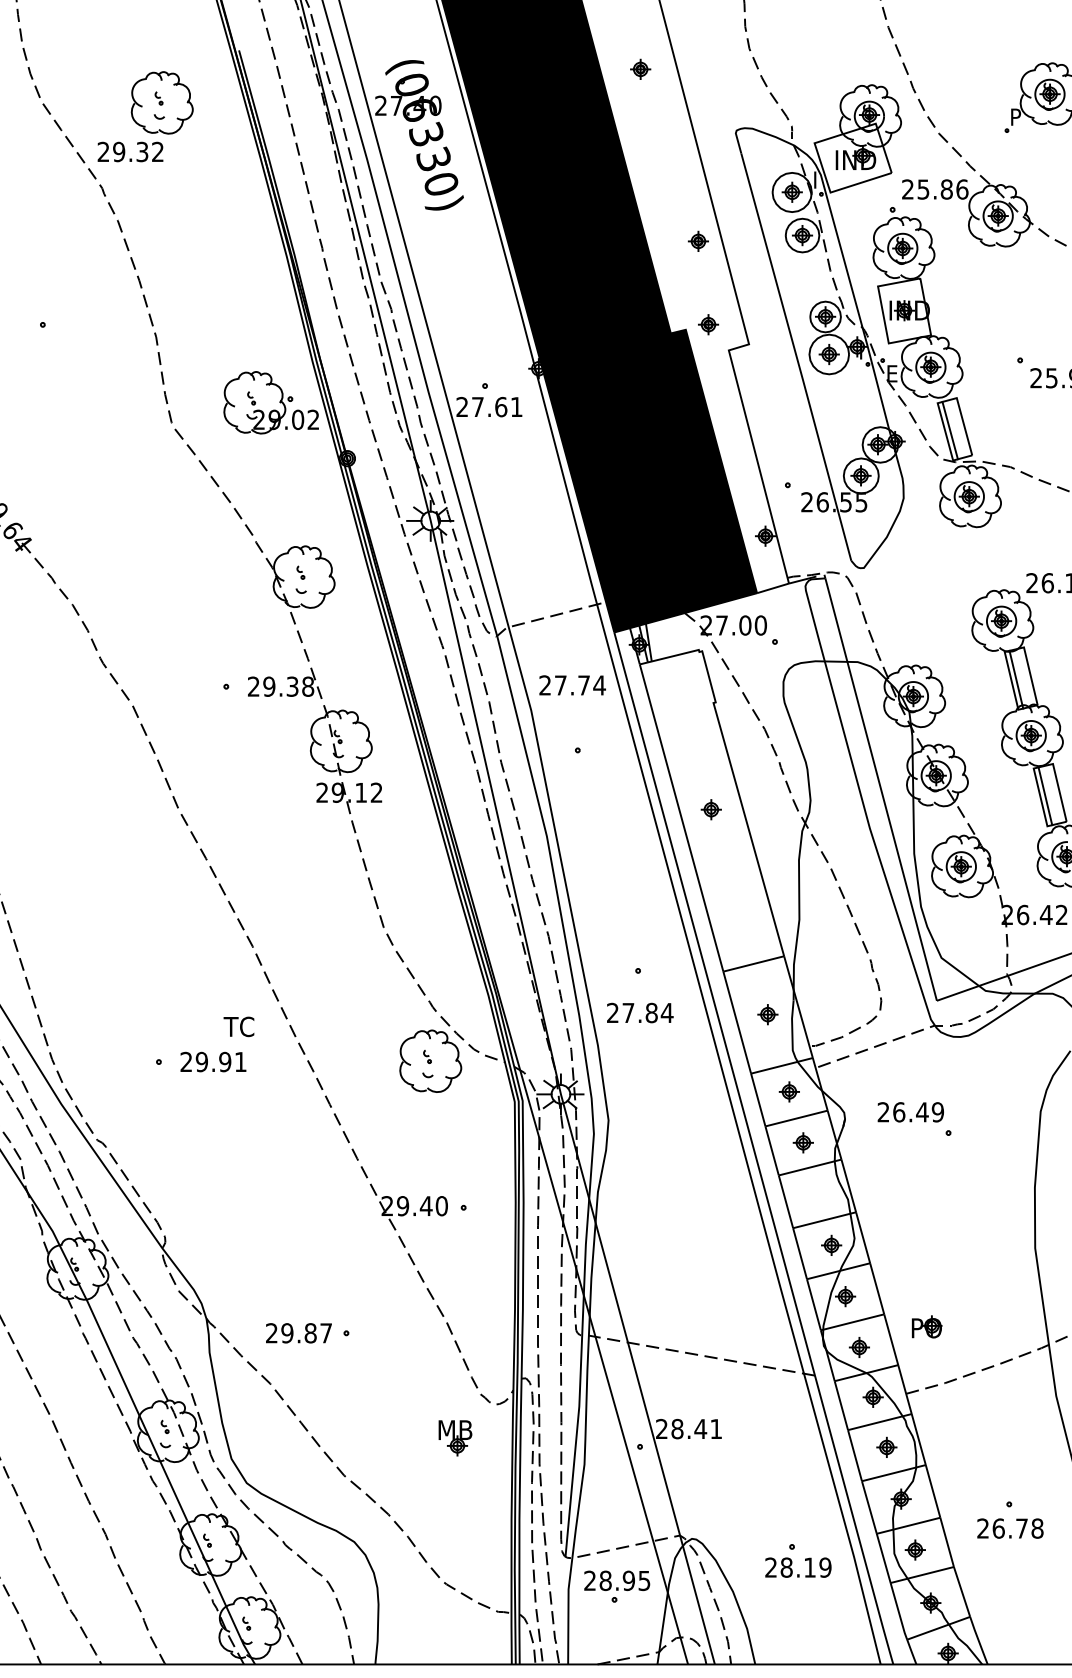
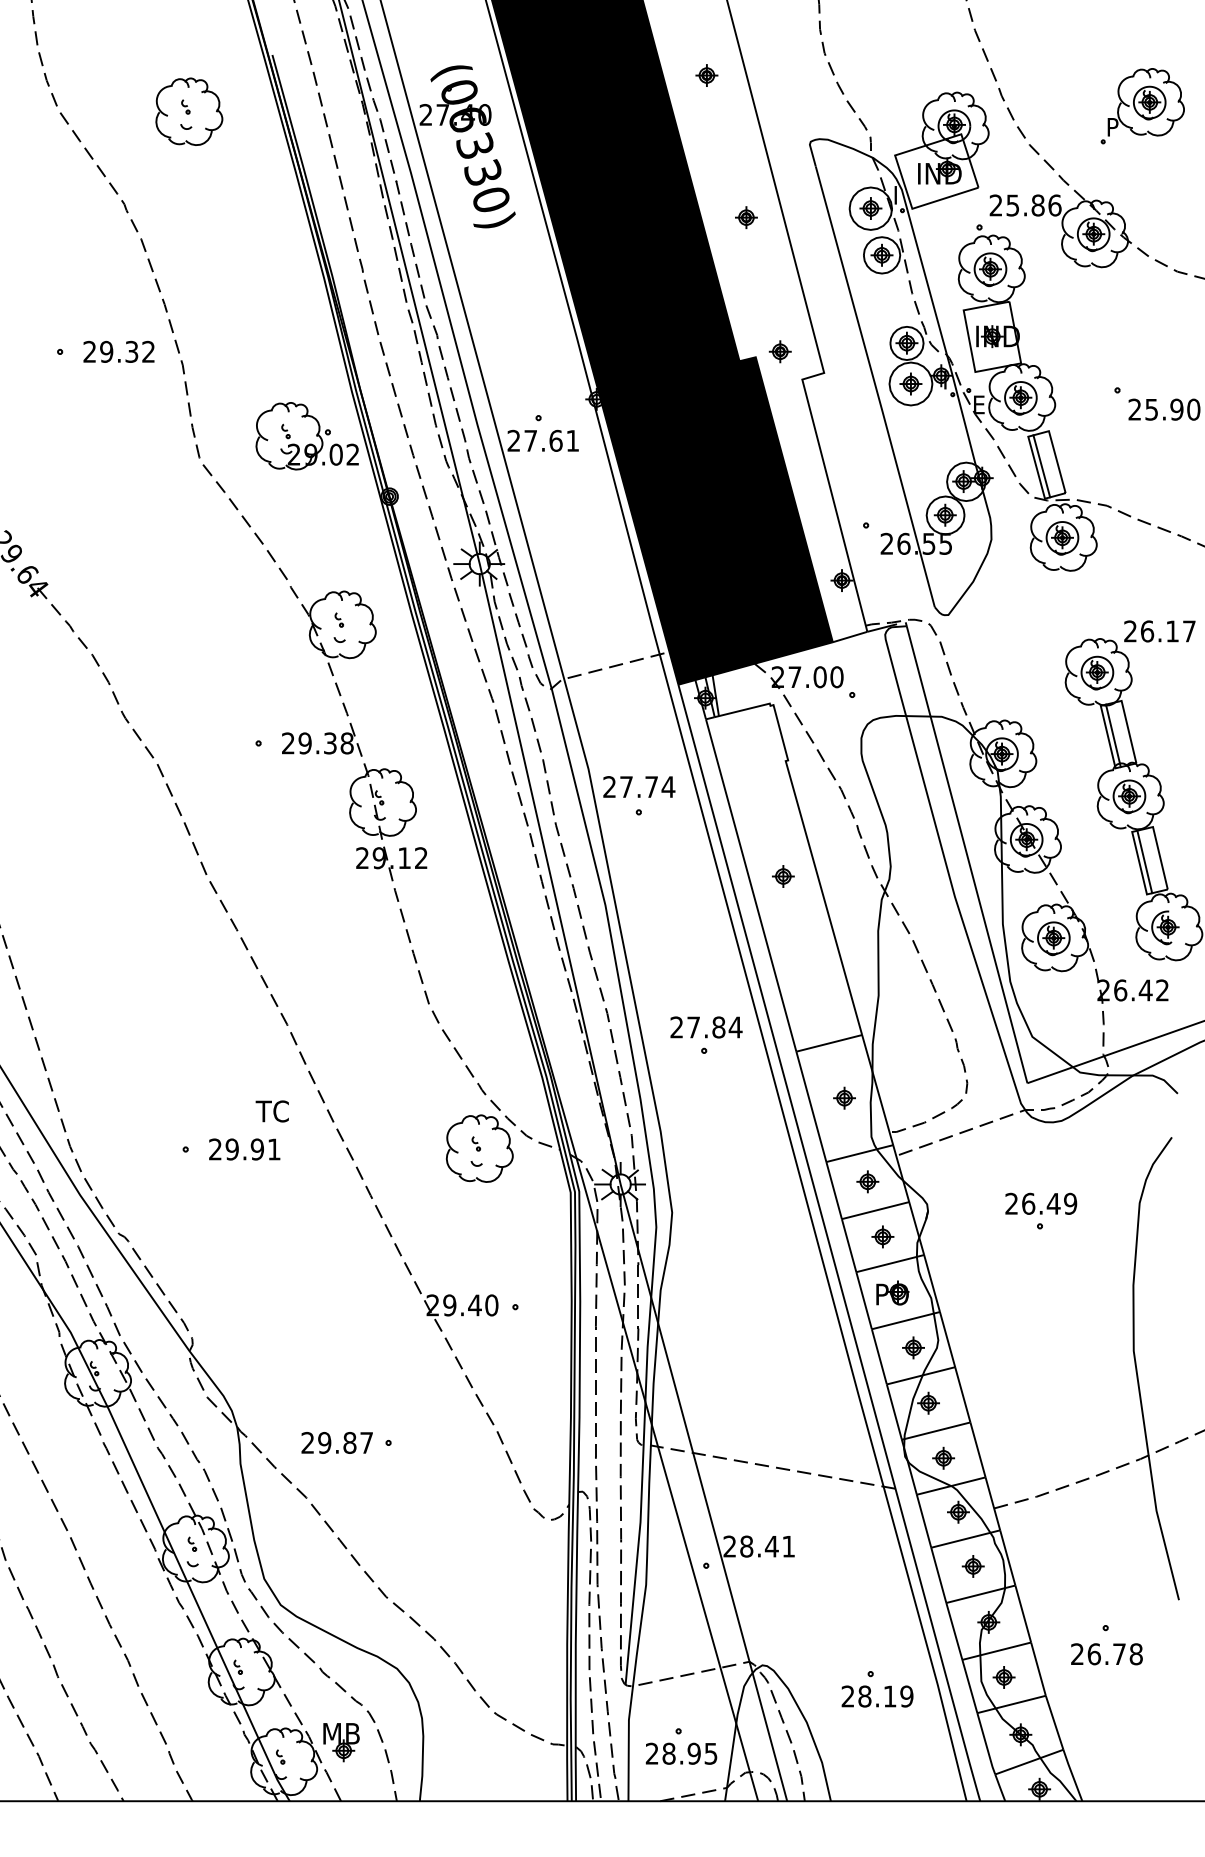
text: (130, 151) -> (118, 351), moved
part: (698, 241) -> (746, 217), moved
text: (572, 684) -> (639, 786), moved
text: (640, 1013) -> (706, 1027), moved
text: (911, 1111) -> (1041, 1203), moved
part: (926, 1326) -> (892, 1292), moved
part: (455, 1438) -> (341, 1742), moved
text: (617, 1580) -> (681, 1753), moved

